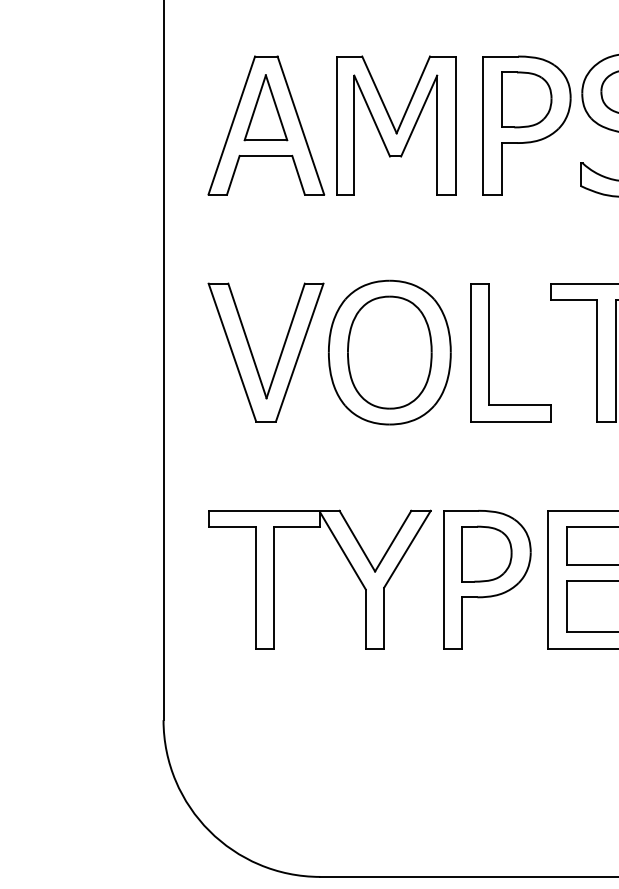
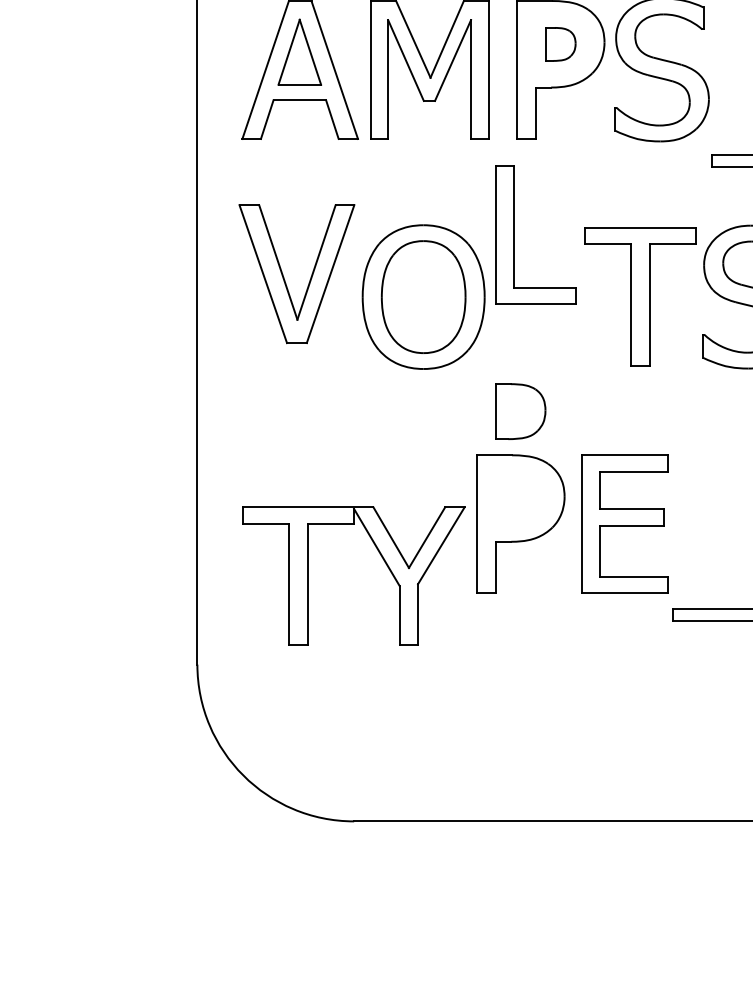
part: (526, 100) -> (560, 44), size x0.6
part: (489, 352) -> (514, 234), moved
part: (253, 356) -> (284, 277), moved
part: (486, 554) -> (520, 411), moved
part: (348, 563) -> (382, 559), moved

